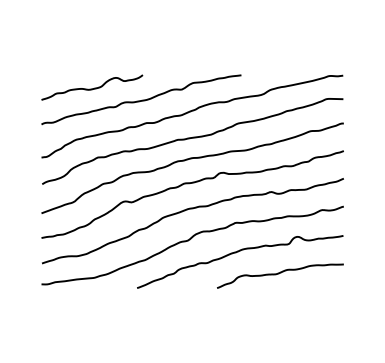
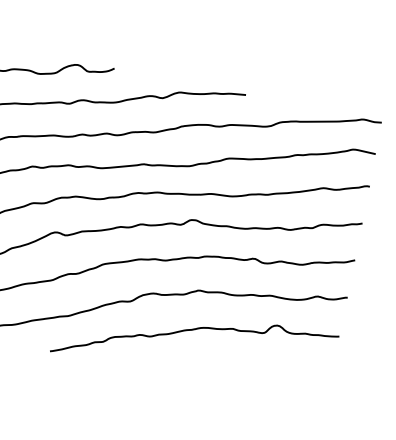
curve: (279, 274) -> (243, 371), removed

